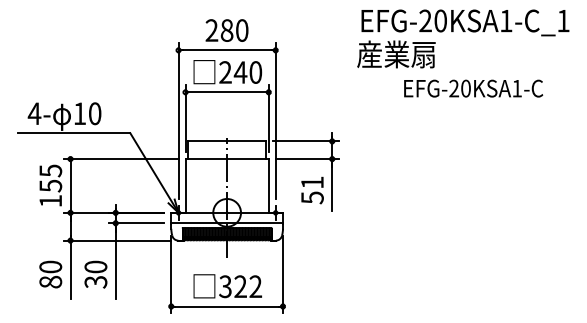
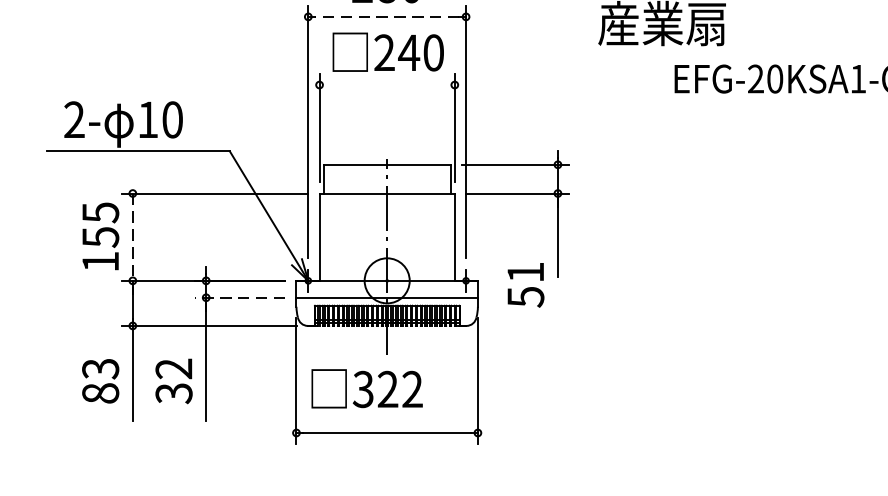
line: (226, 50) -> (386, 17), solid -> dashed
line: (226, 92) -> (386, 85), removed
text: (34, 113) -> (74, 119), 4- -> 2-
line: (70, 185) -> (132, 236), solid -> dashed
text: (312, 190) -> (525, 285), moved
line: (136, 223) -> (239, 298), solid -> dashed
text: (50, 266) -> (100, 367), 80 -> 83
text: (95, 266) -> (173, 367), 30 -> 32
text: (227, 286) -> (366, 389), moved

